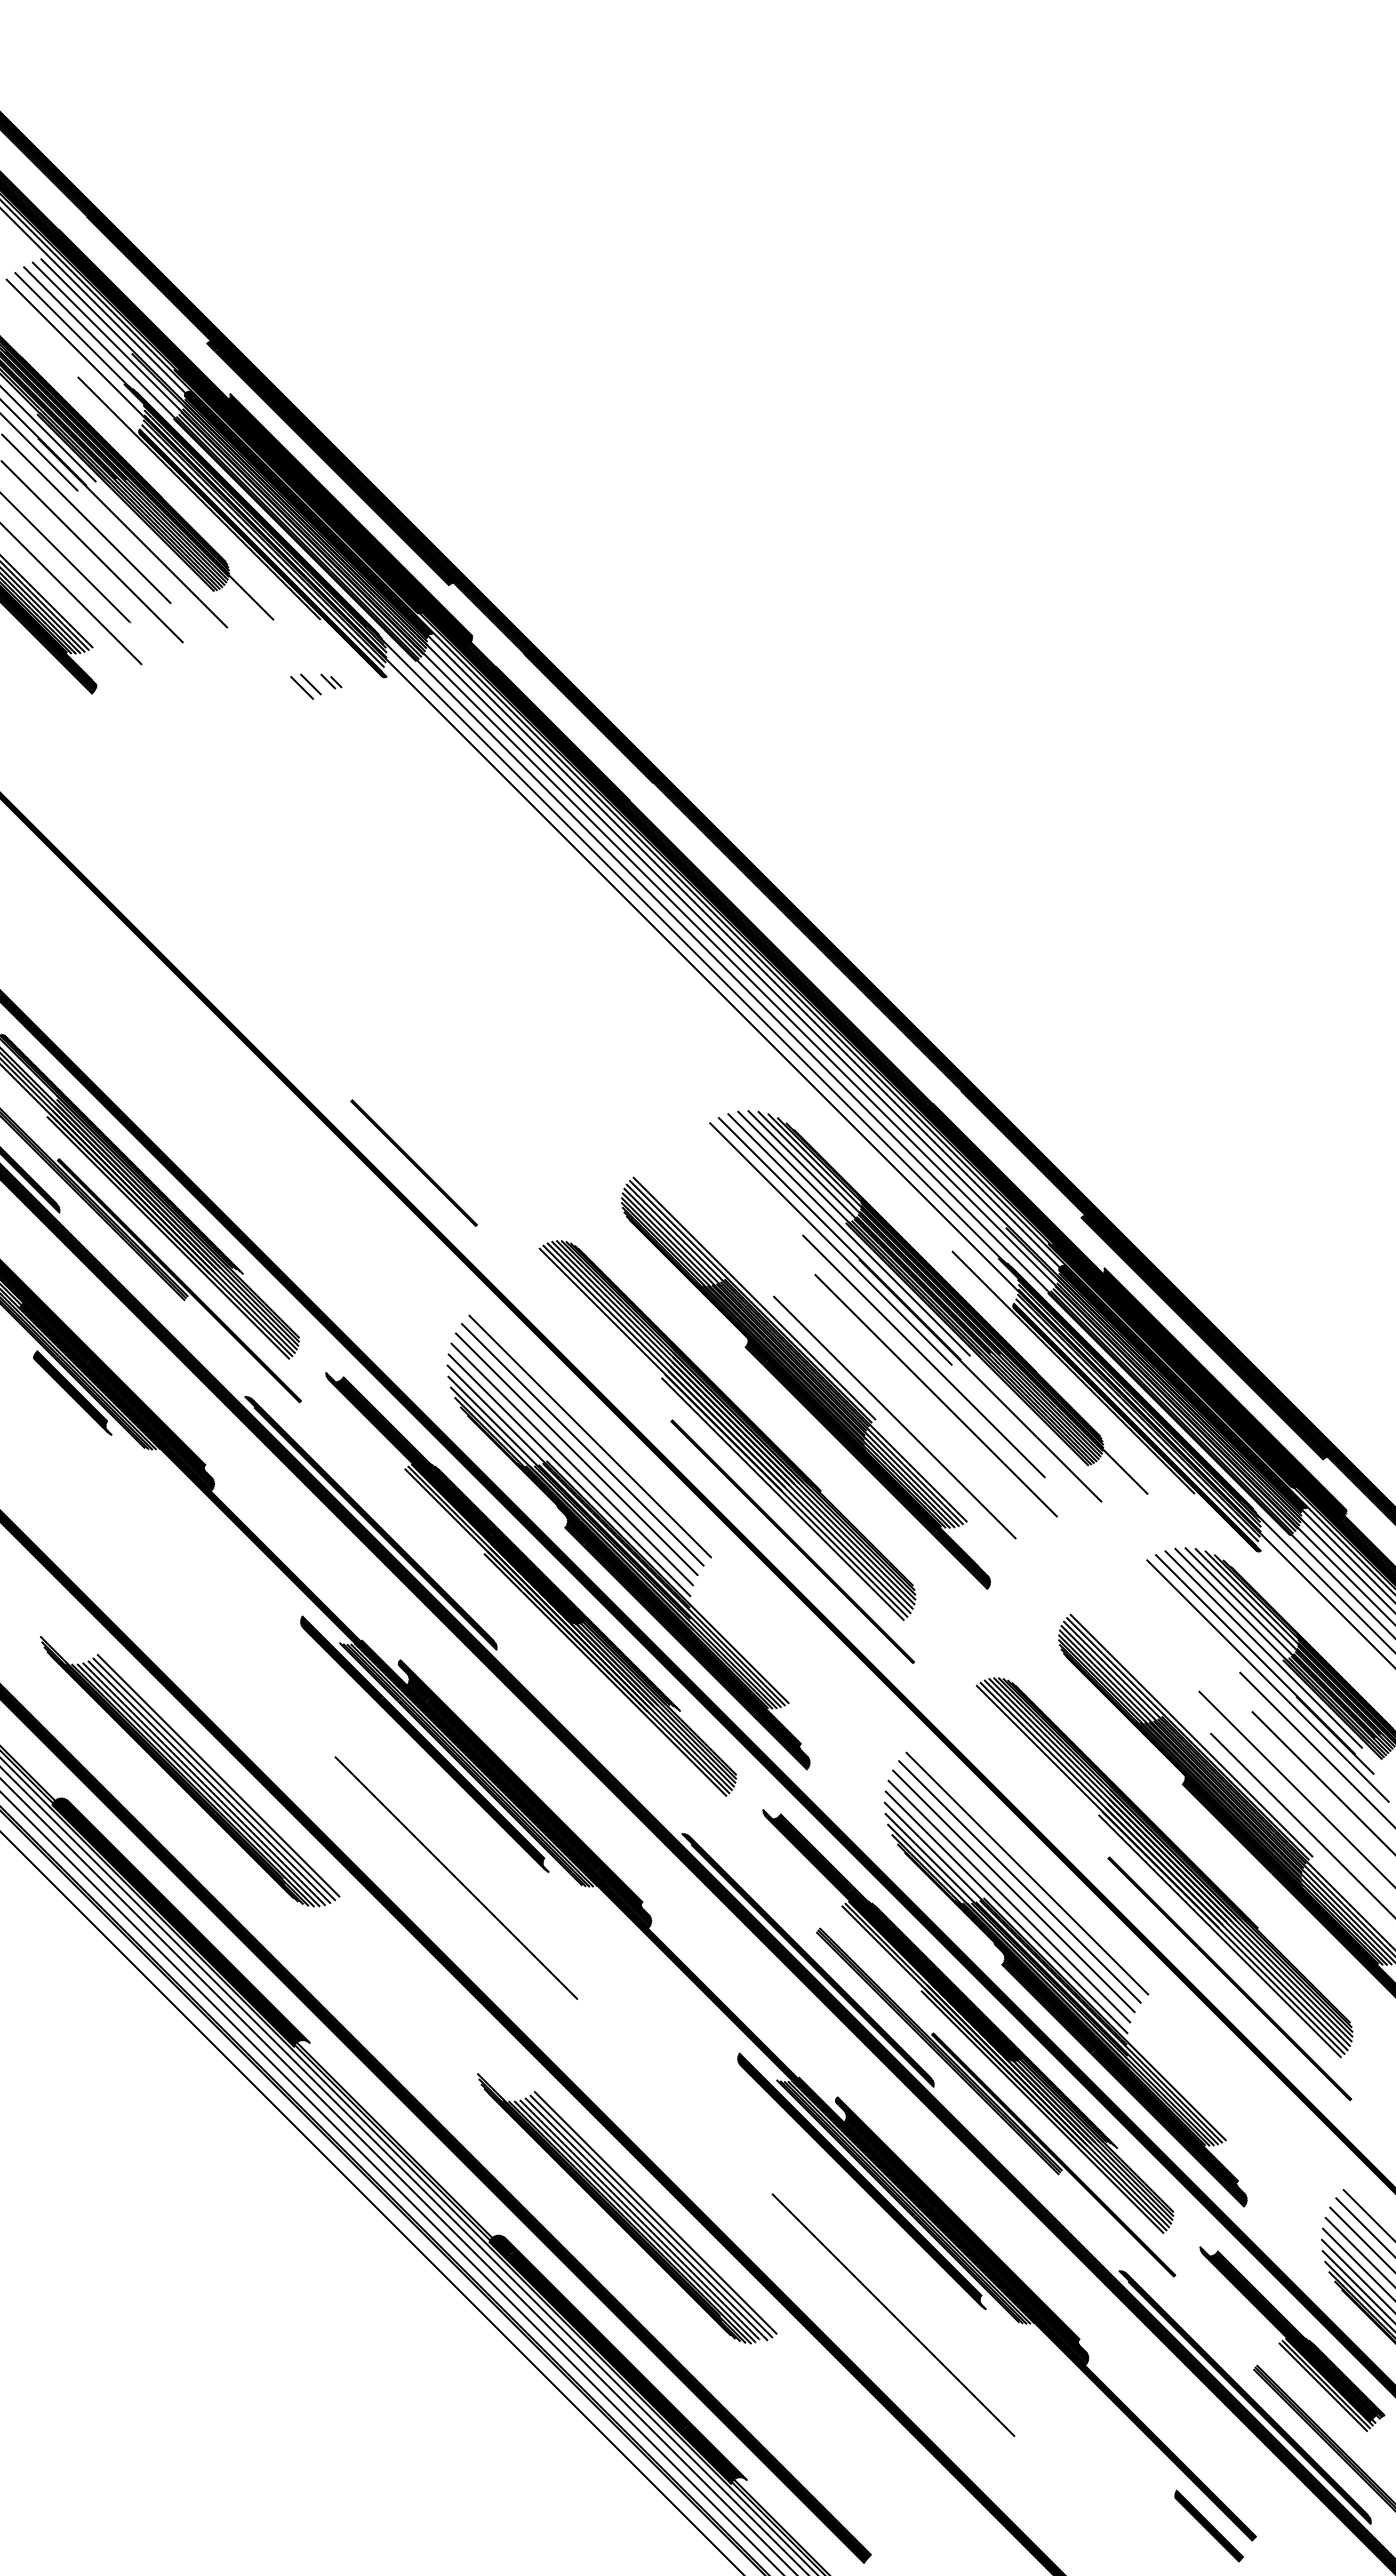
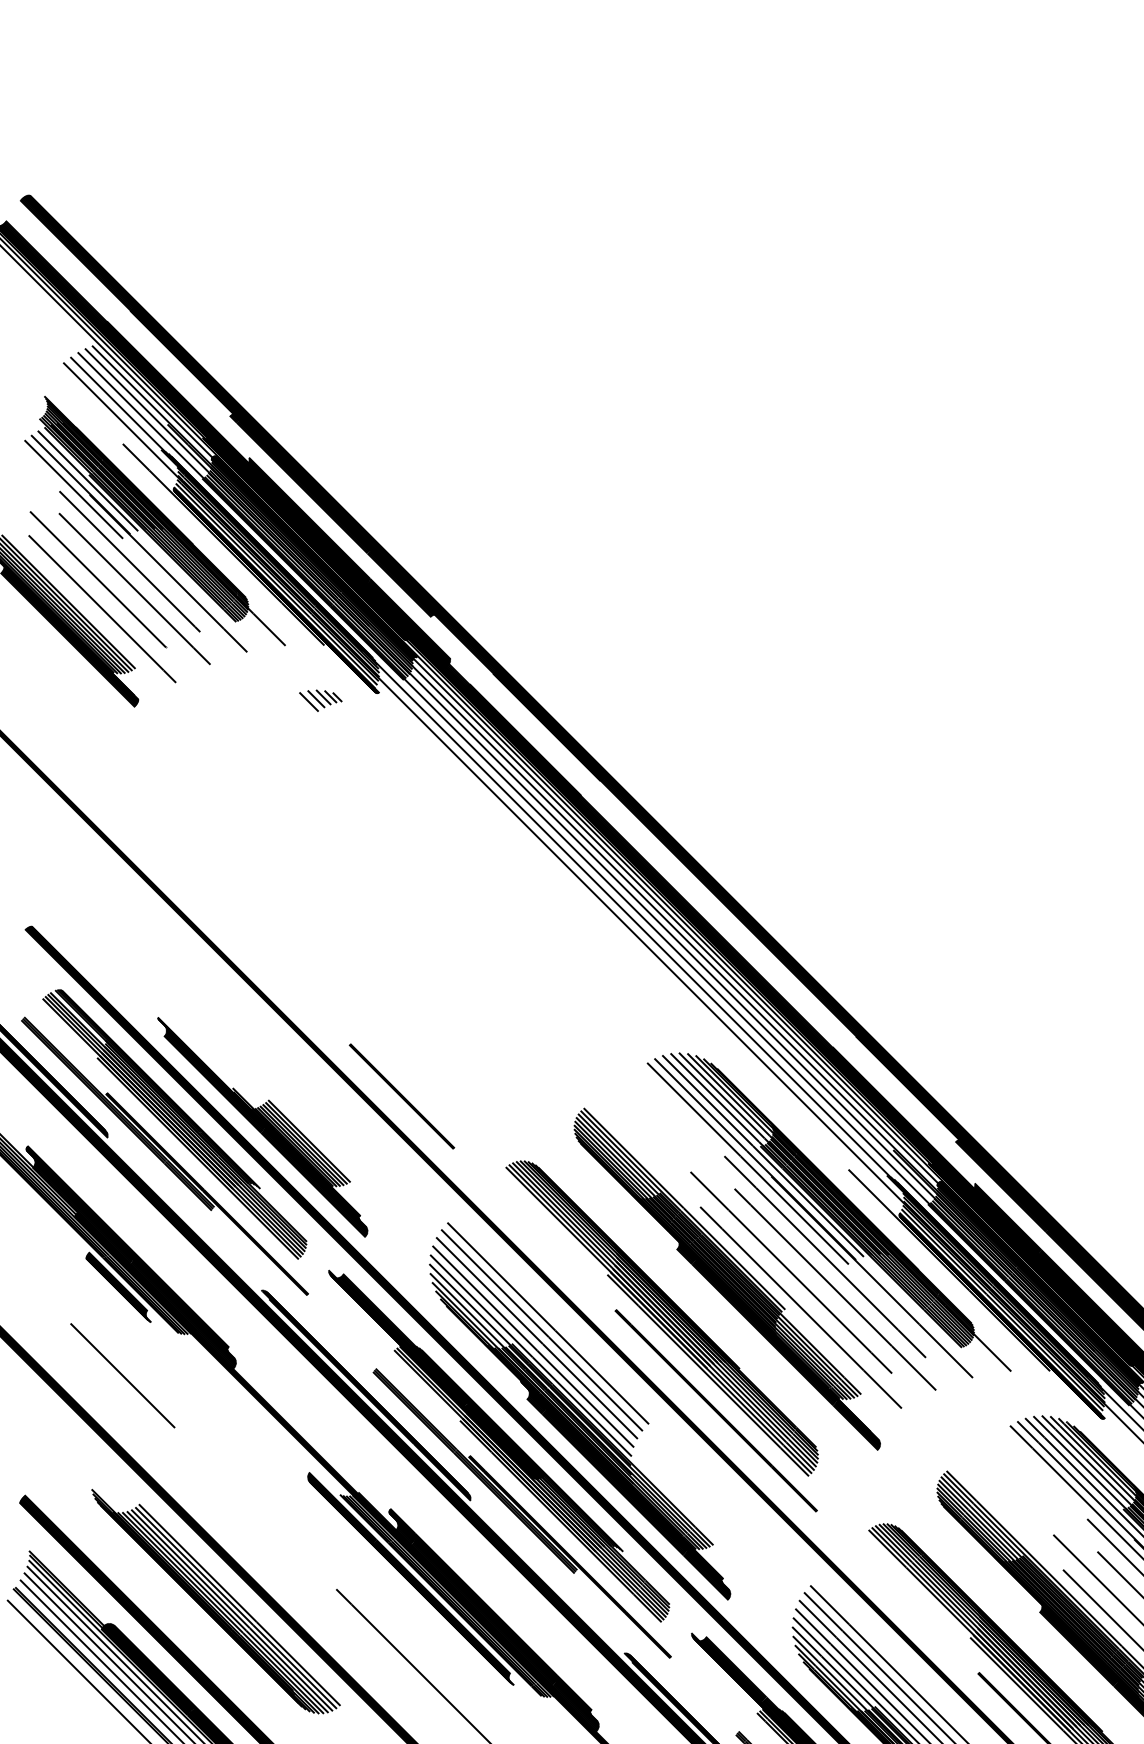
line: (319, 682) -> (323, 697), added
part: (246, 1200) -> (262, 1127), added
line: (882, 1375) -> (790, 1272), added
line: (77, 1499) -> (122, 1375), added
part: (558, 1665) -> (521, 1513), added

